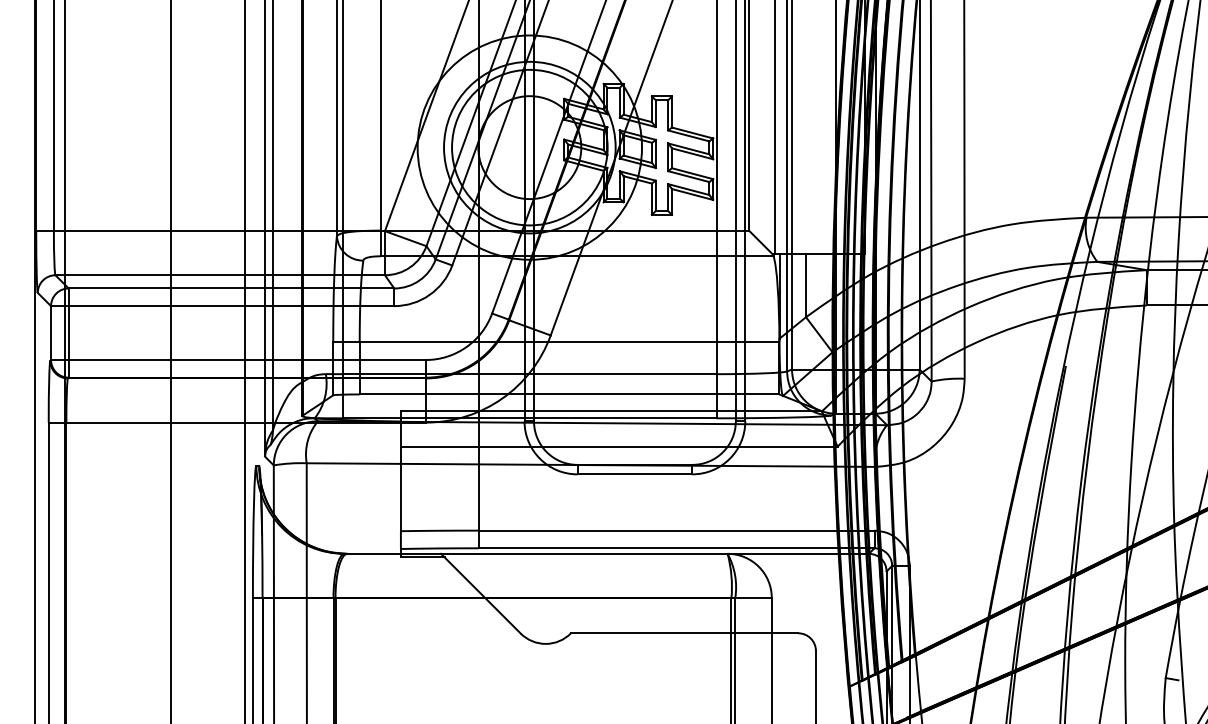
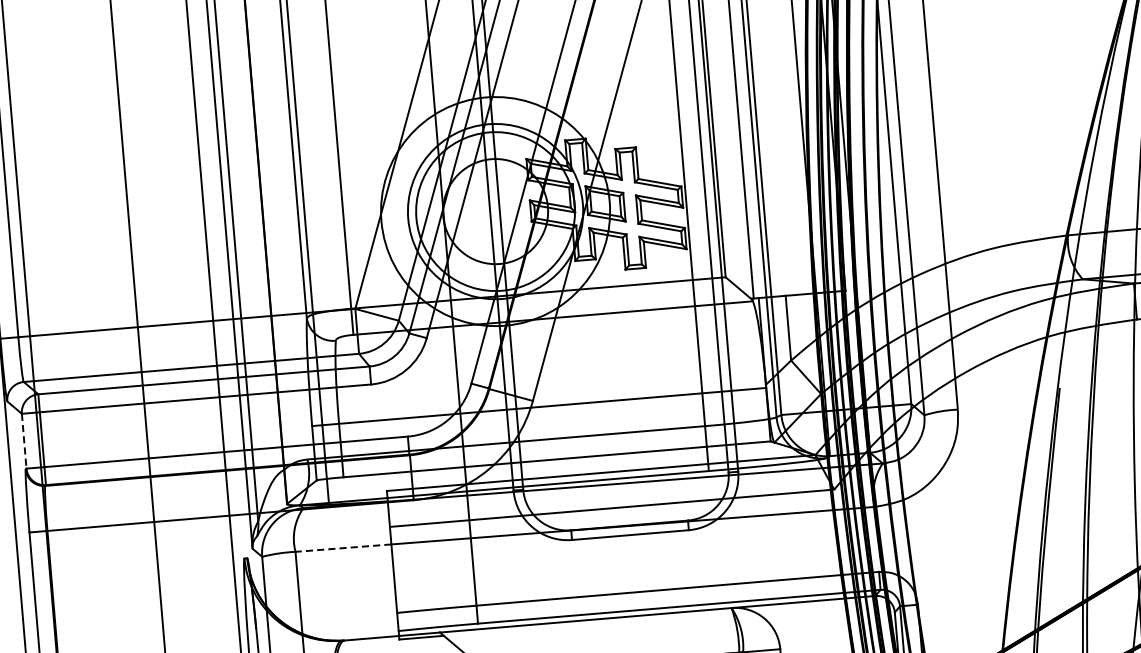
line: (51, 333) -> (24, 441), solid -> dashed
line: (353, 463) -> (343, 548), solid -> dashed

